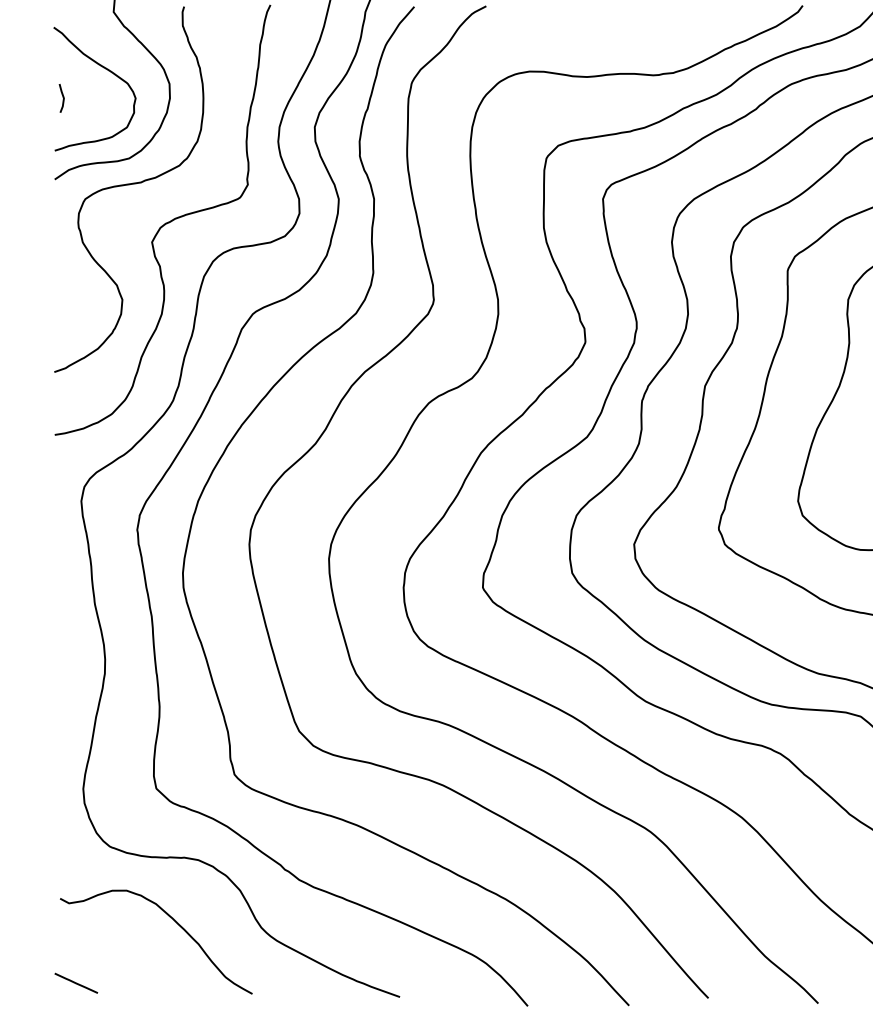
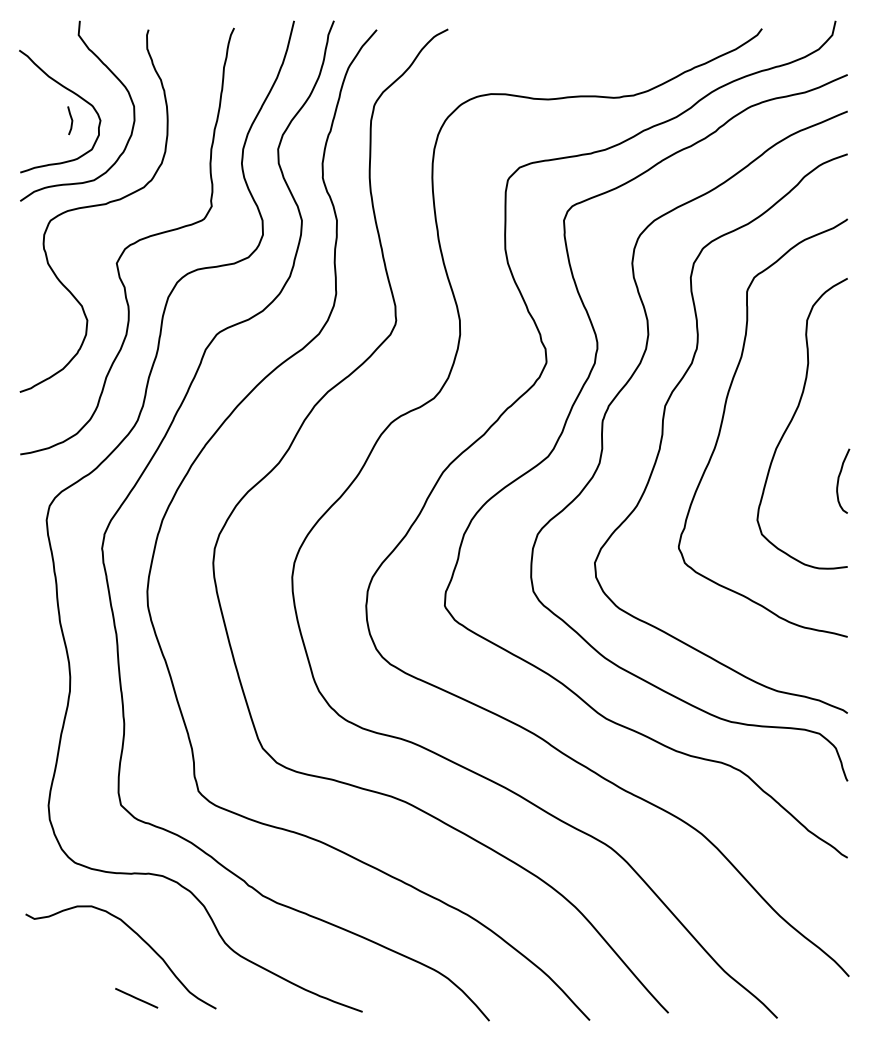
line: (63, 98) -> (71, 120), moved
line: (76, 983) -> (136, 998), moved

